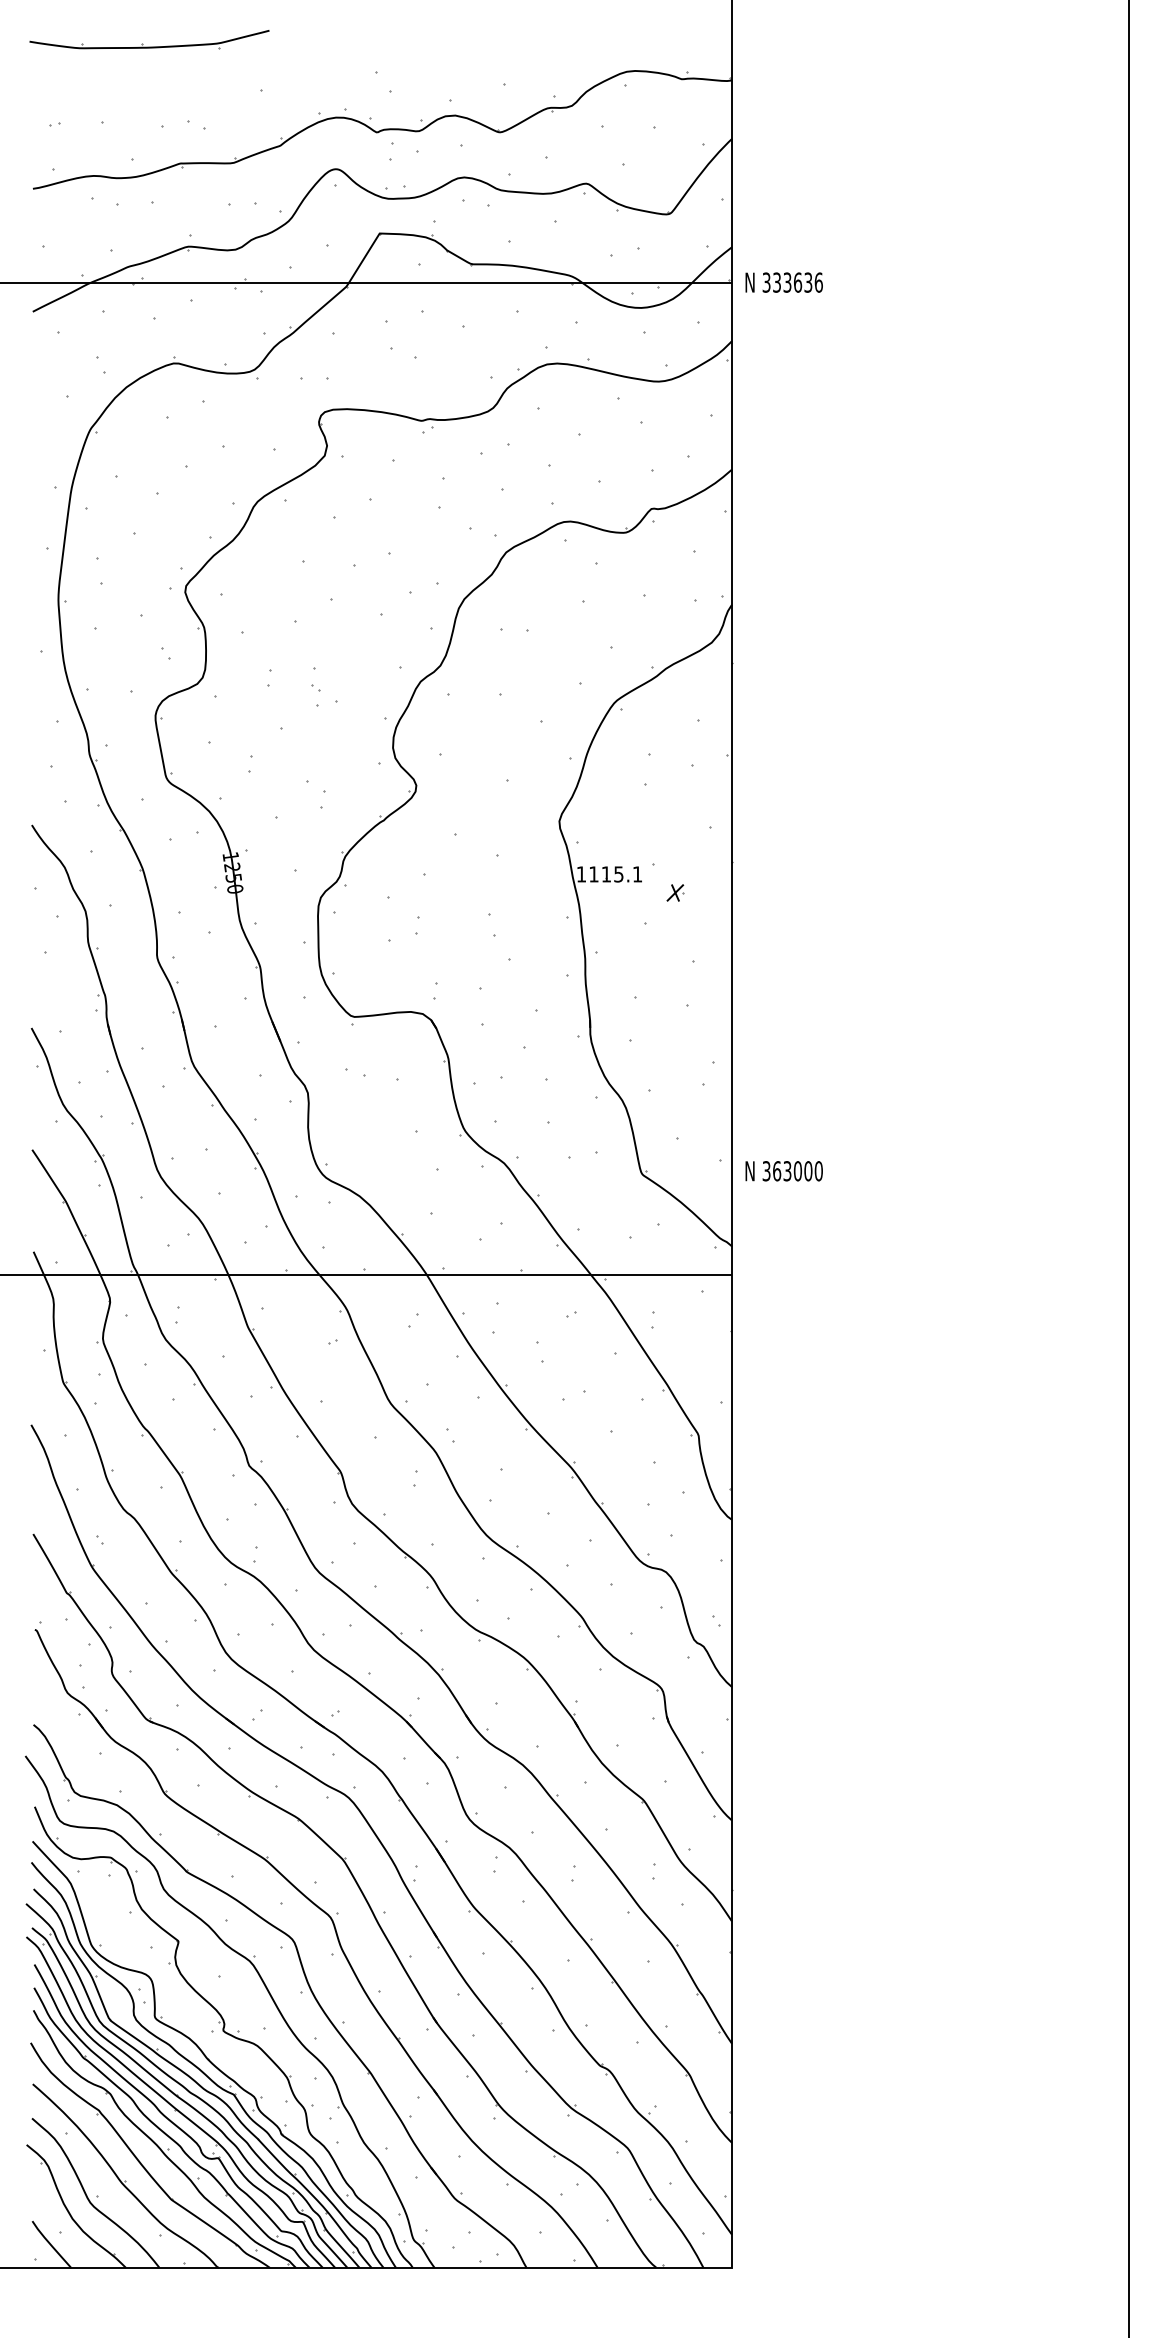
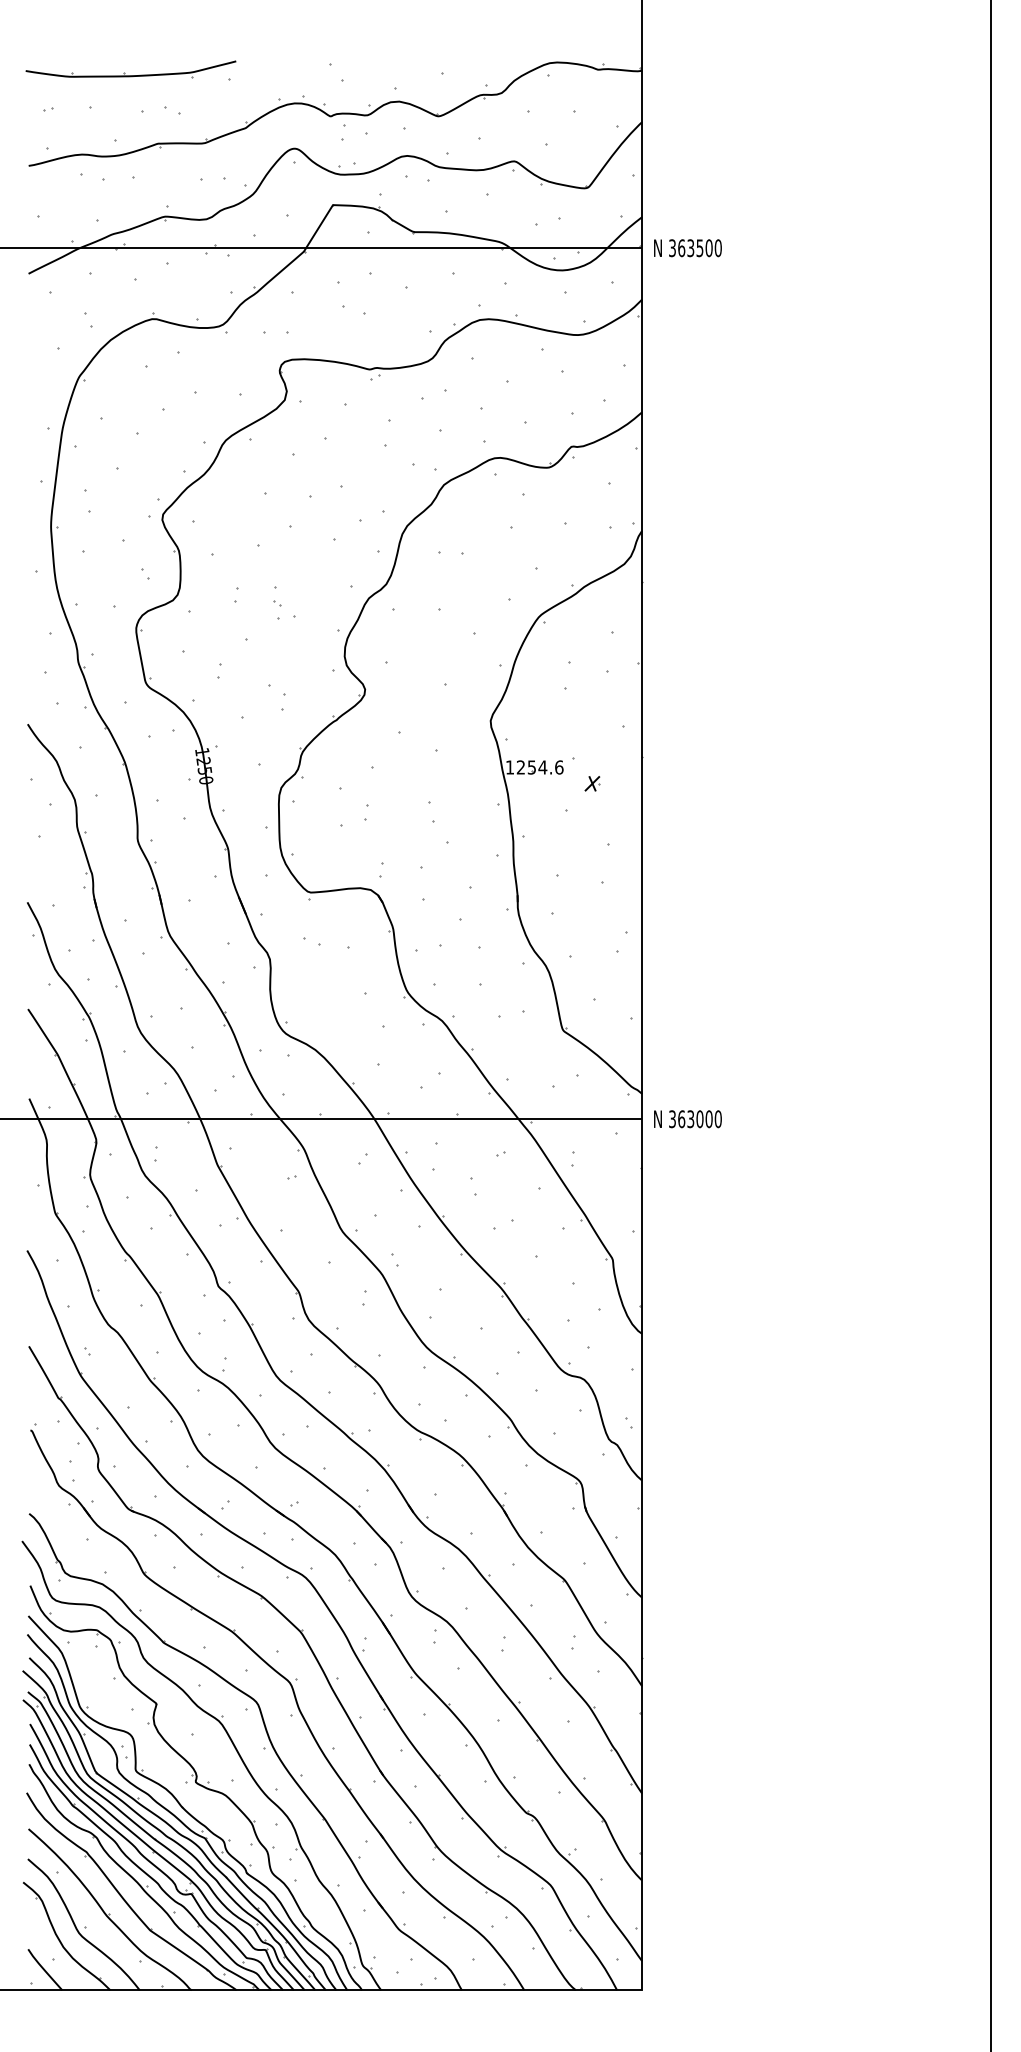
part: (149, 46) -> (130, 75), moved
text: (797, 282) -> (699, 248), 333636 -> 363500
text: (615, 874) -> (539, 767), 1115.1 -> 1254.6
text: (783, 1171) -> (687, 1119), moved

